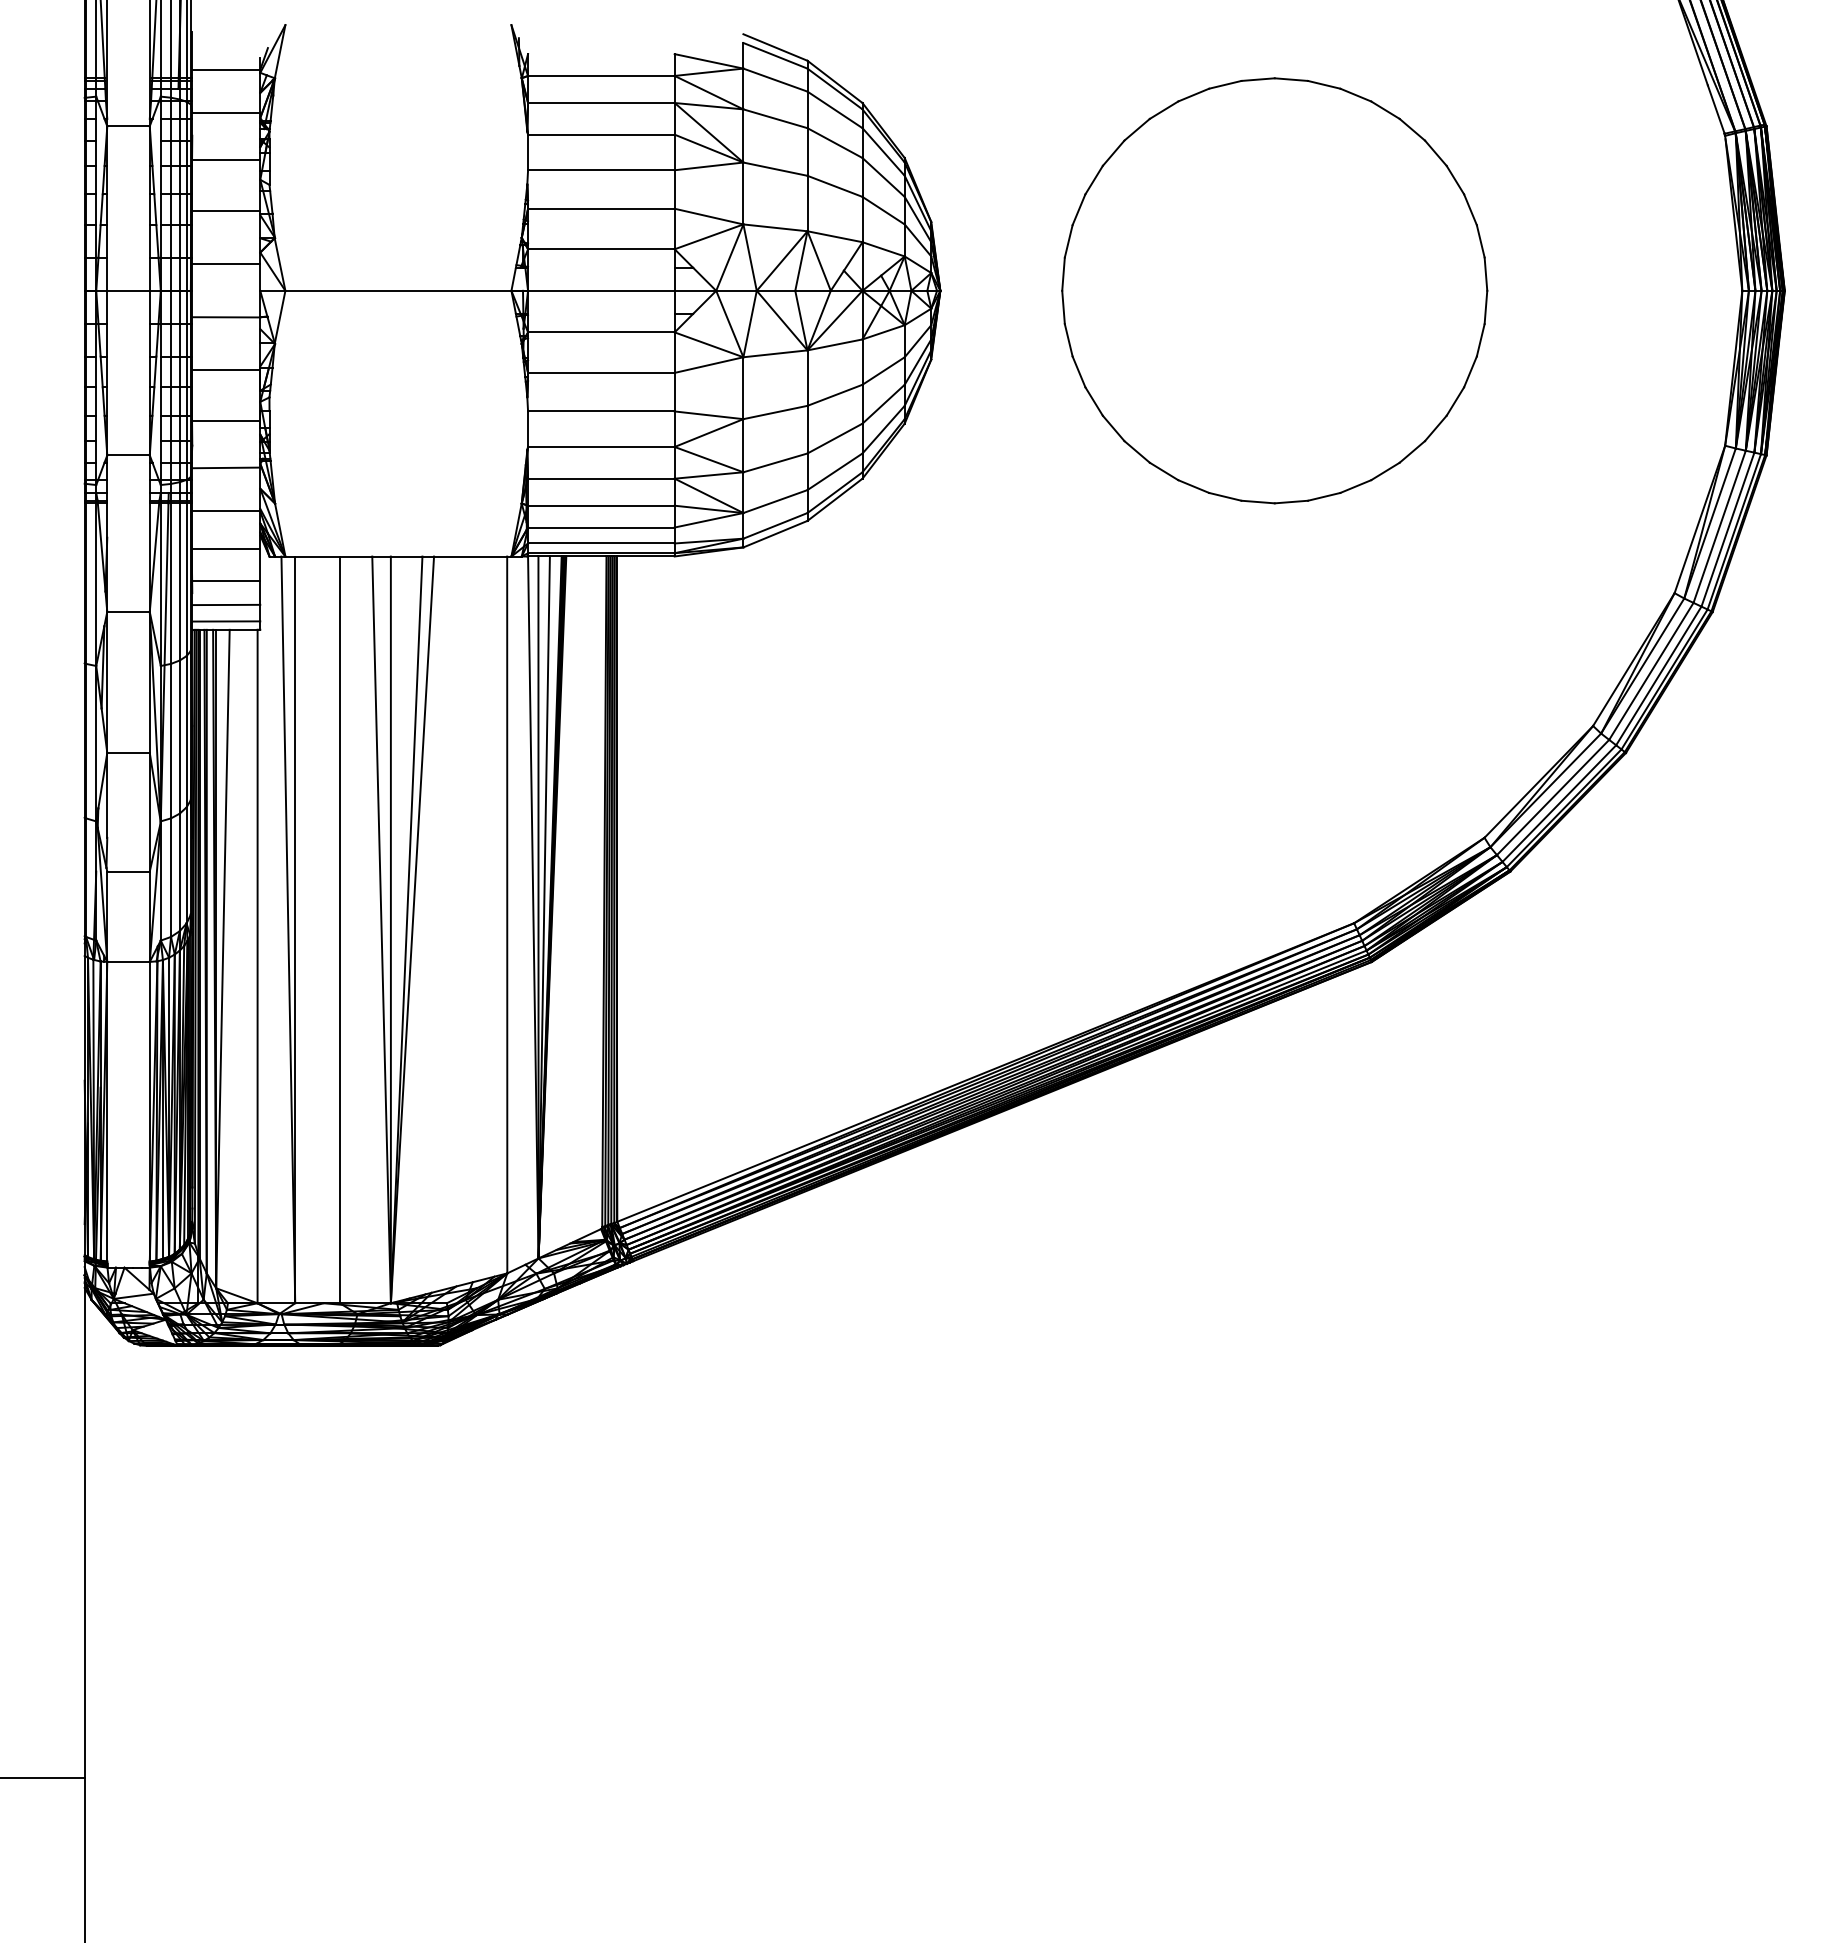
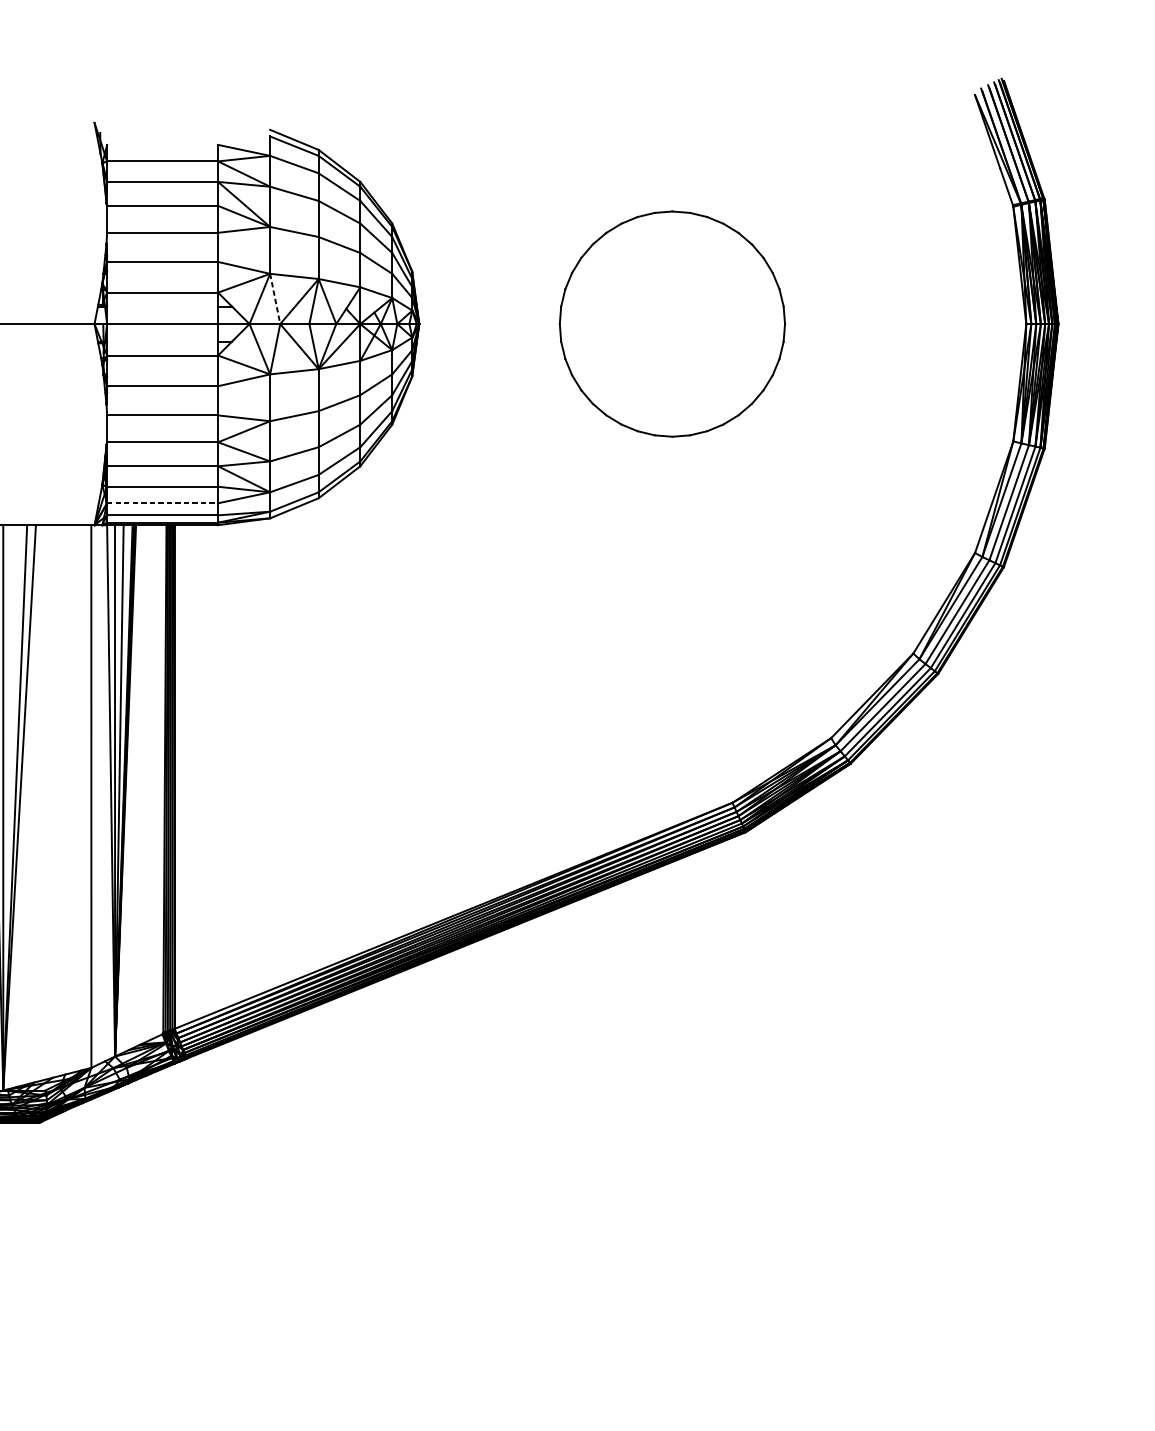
line: (750, 257) -> (275, 298), solid -> dashed
part: (1274, 290) -> (672, 323), size x0.7
line: (601, 527) -> (162, 503), solid -> dashed

